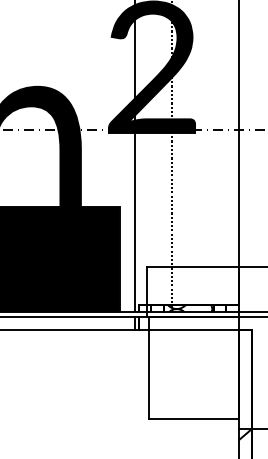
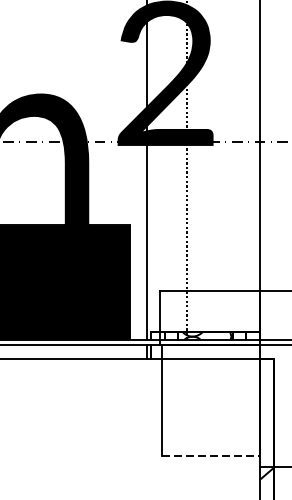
line: (193, 418) -> (210, 455), solid -> dashed

